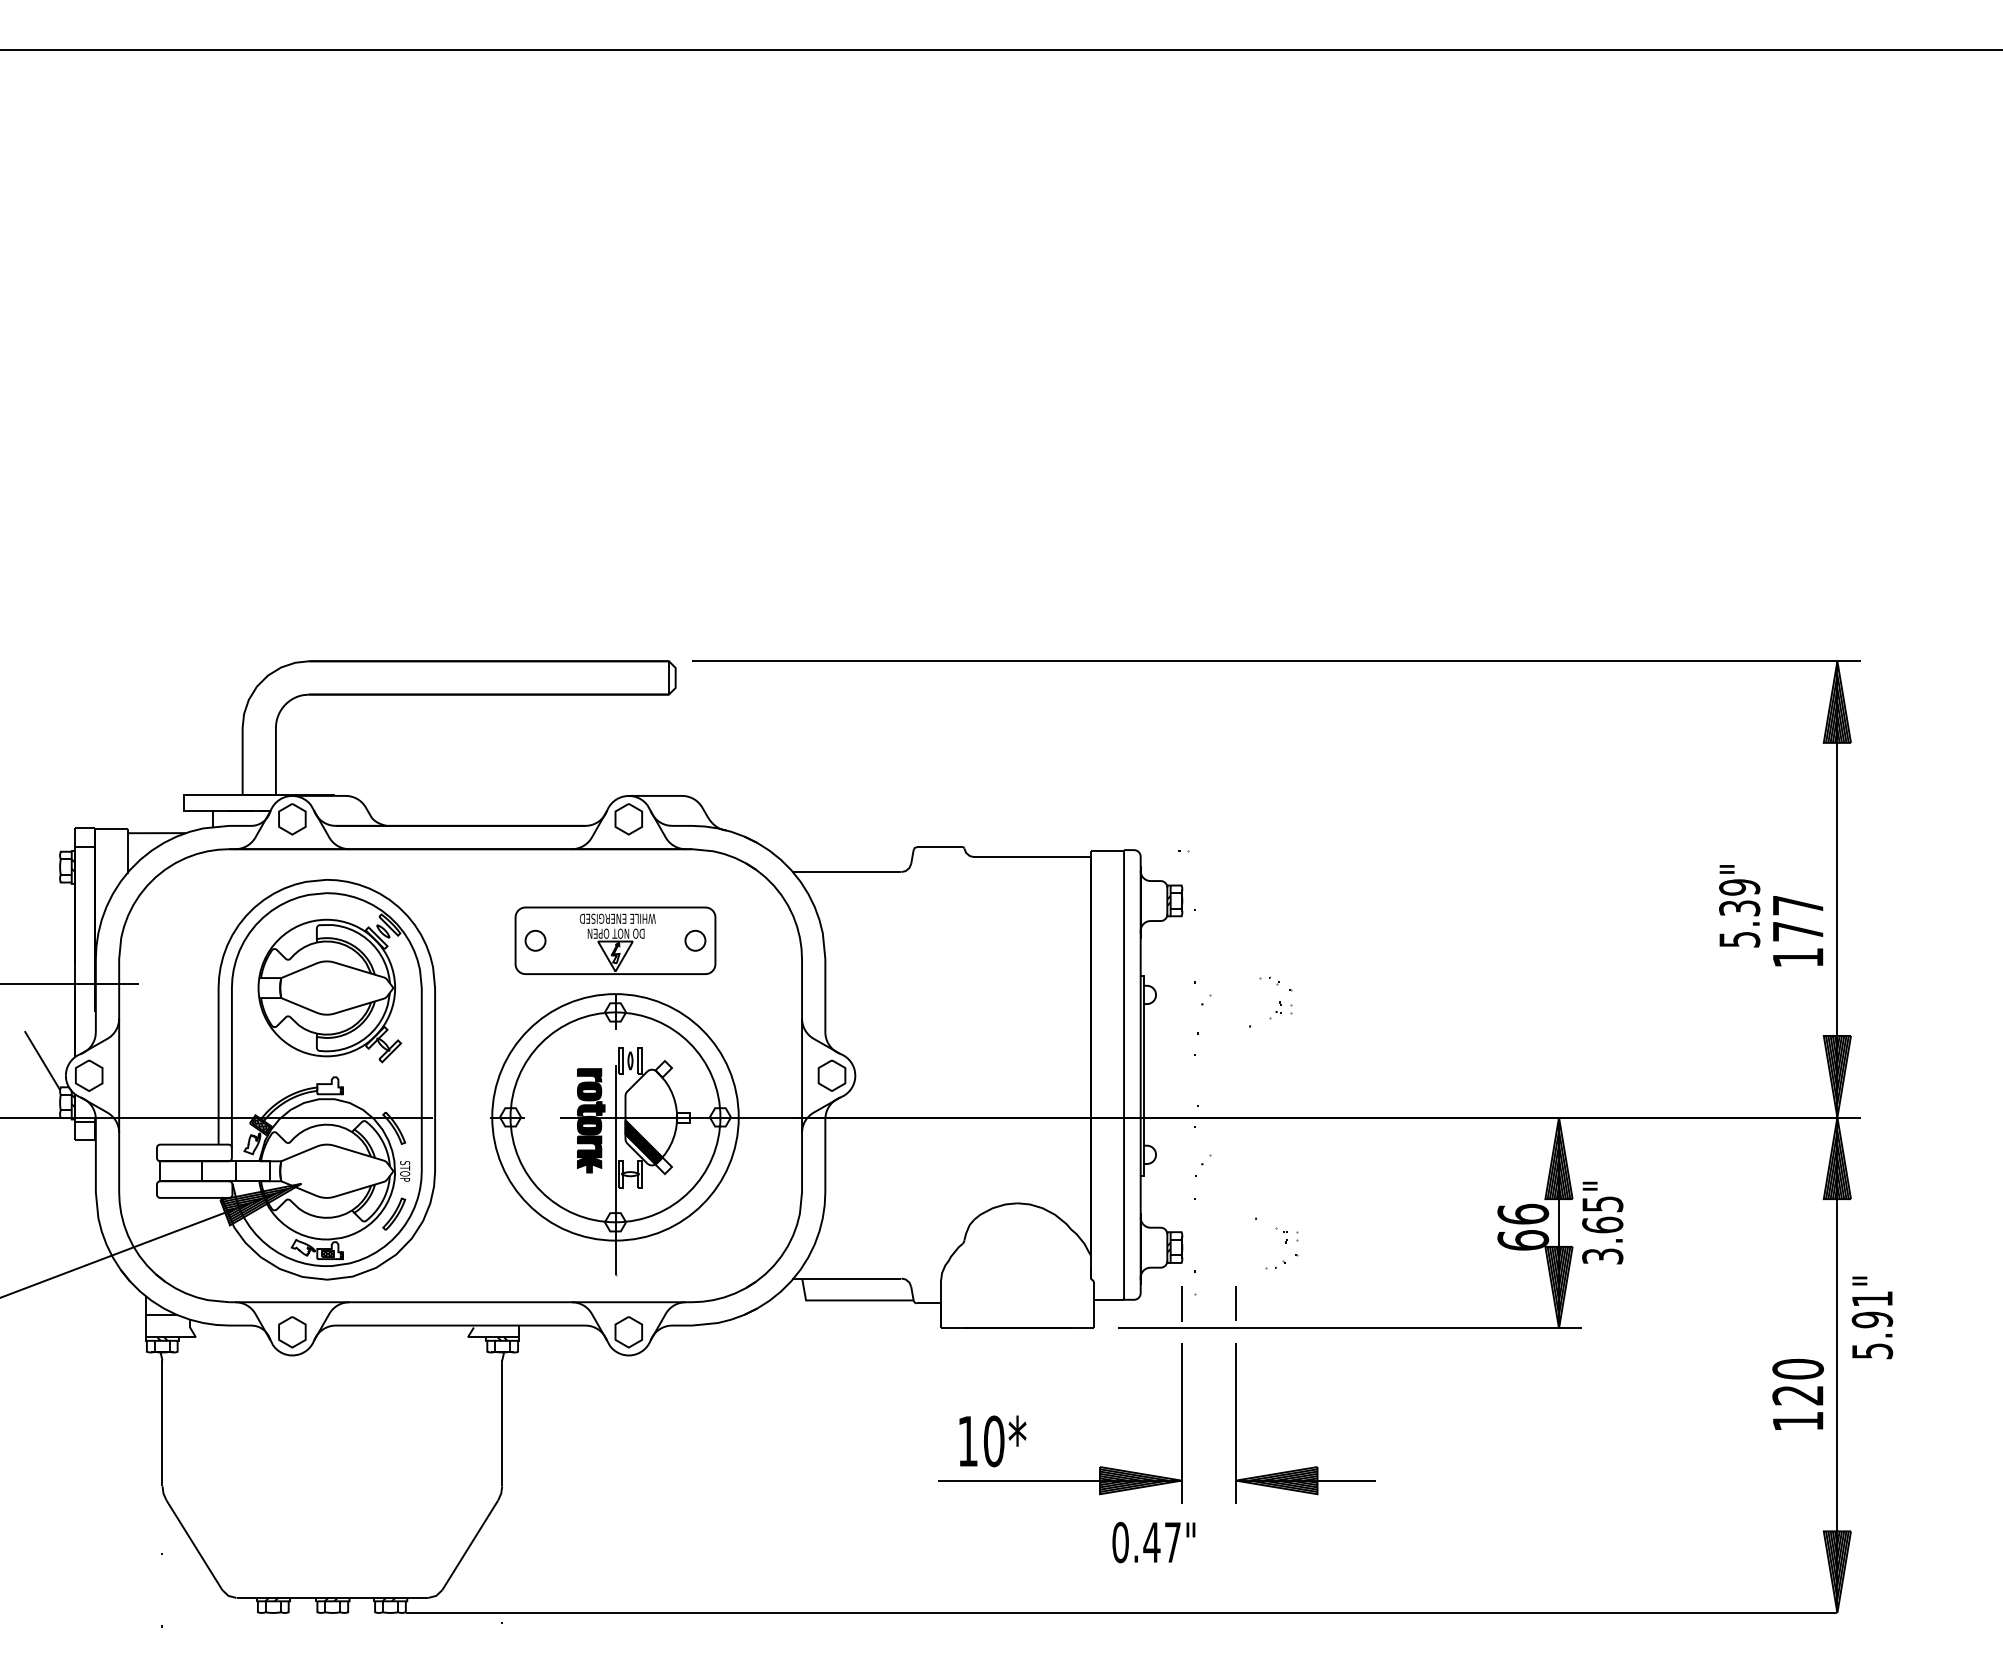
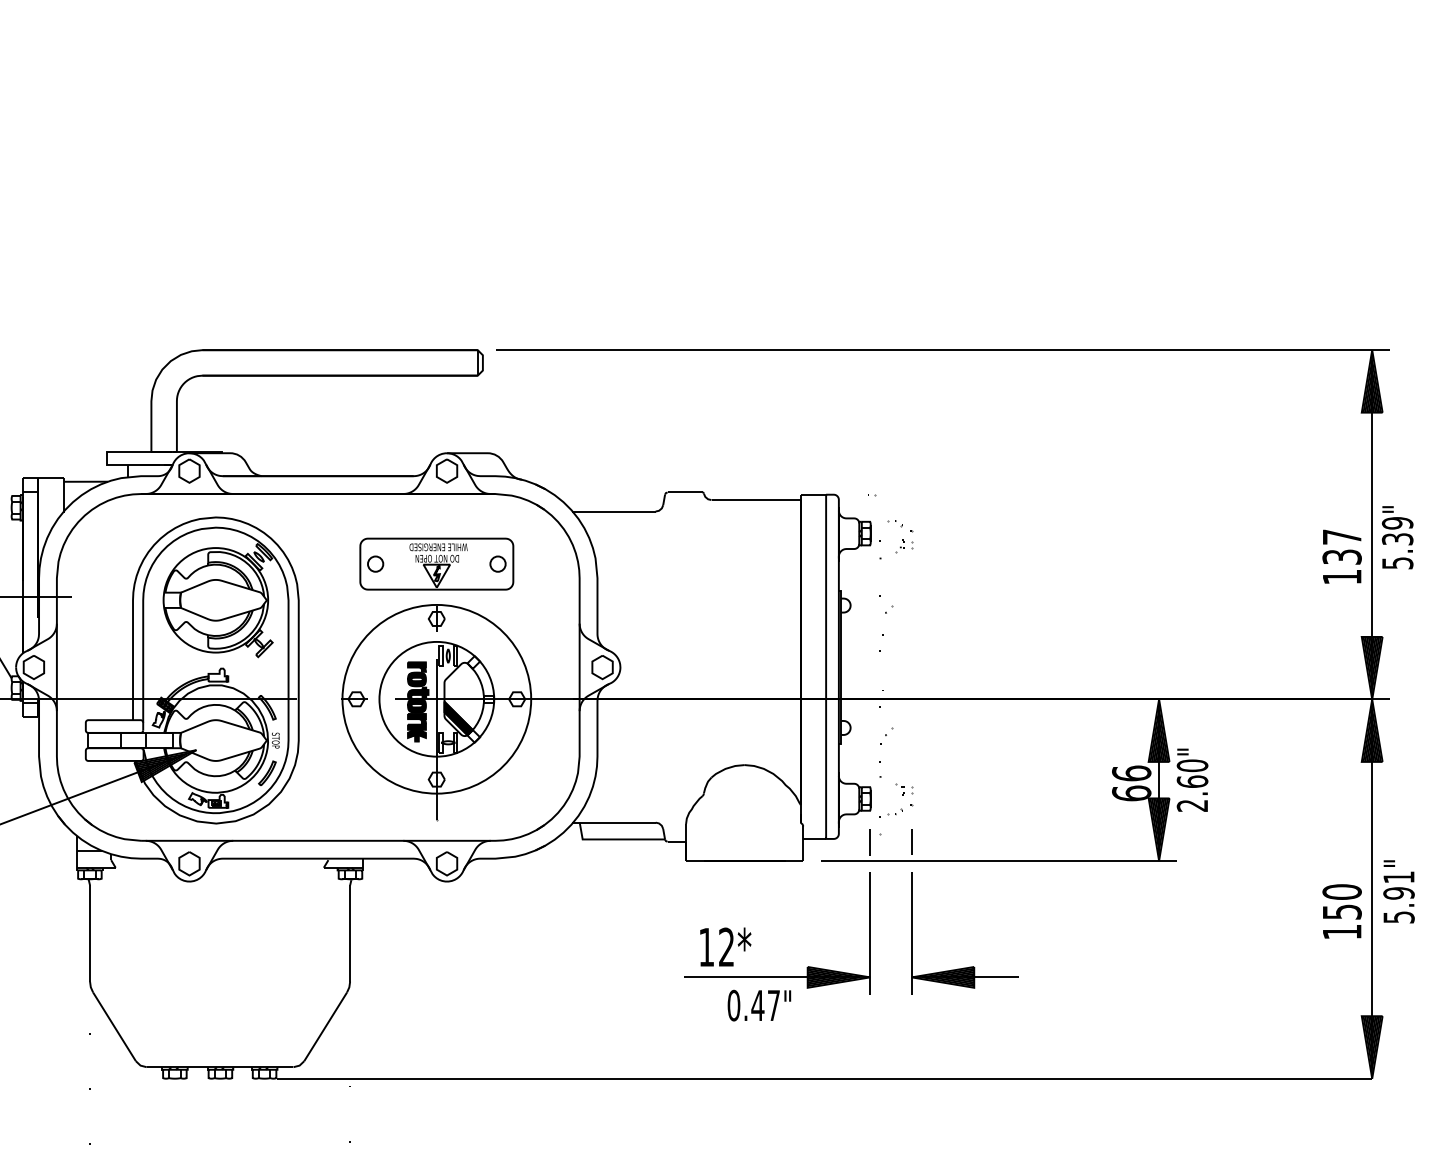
text: (1739, 906) -> (1397, 537), moved
text: (1798, 931) -> (1342, 557), 177 -> 137
part: (1279, 1001) -> (903, 539), moved
circle: (615, 1117) -> (436, 699), size x0.71
text: (1602, 1230) -> (1192, 785), 3.65" -> 2.60"
part: (1285, 1243) -> (903, 795), moved
text: (1872, 1317) -> (1399, 891), moved
text: (1798, 1395) -> (1342, 912), 120 -> 150
text: (993, 1441) -> (726, 947), 10* -> 12*
text: (1153, 1542) -> (759, 1005), moved

